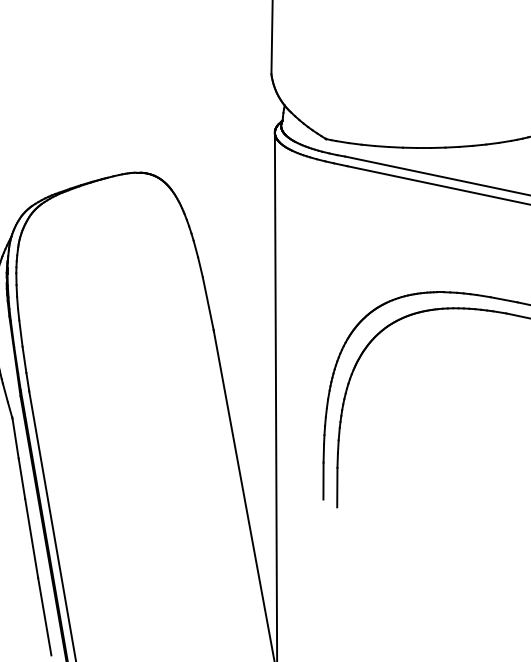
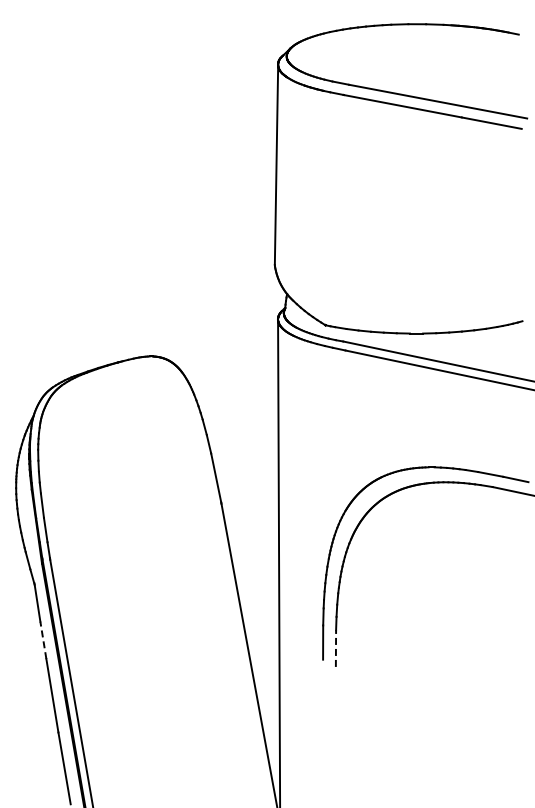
line: (22, 478) -> (43, 640), solid -> dashed
line: (336, 487) -> (335, 648), solid -> dashed

